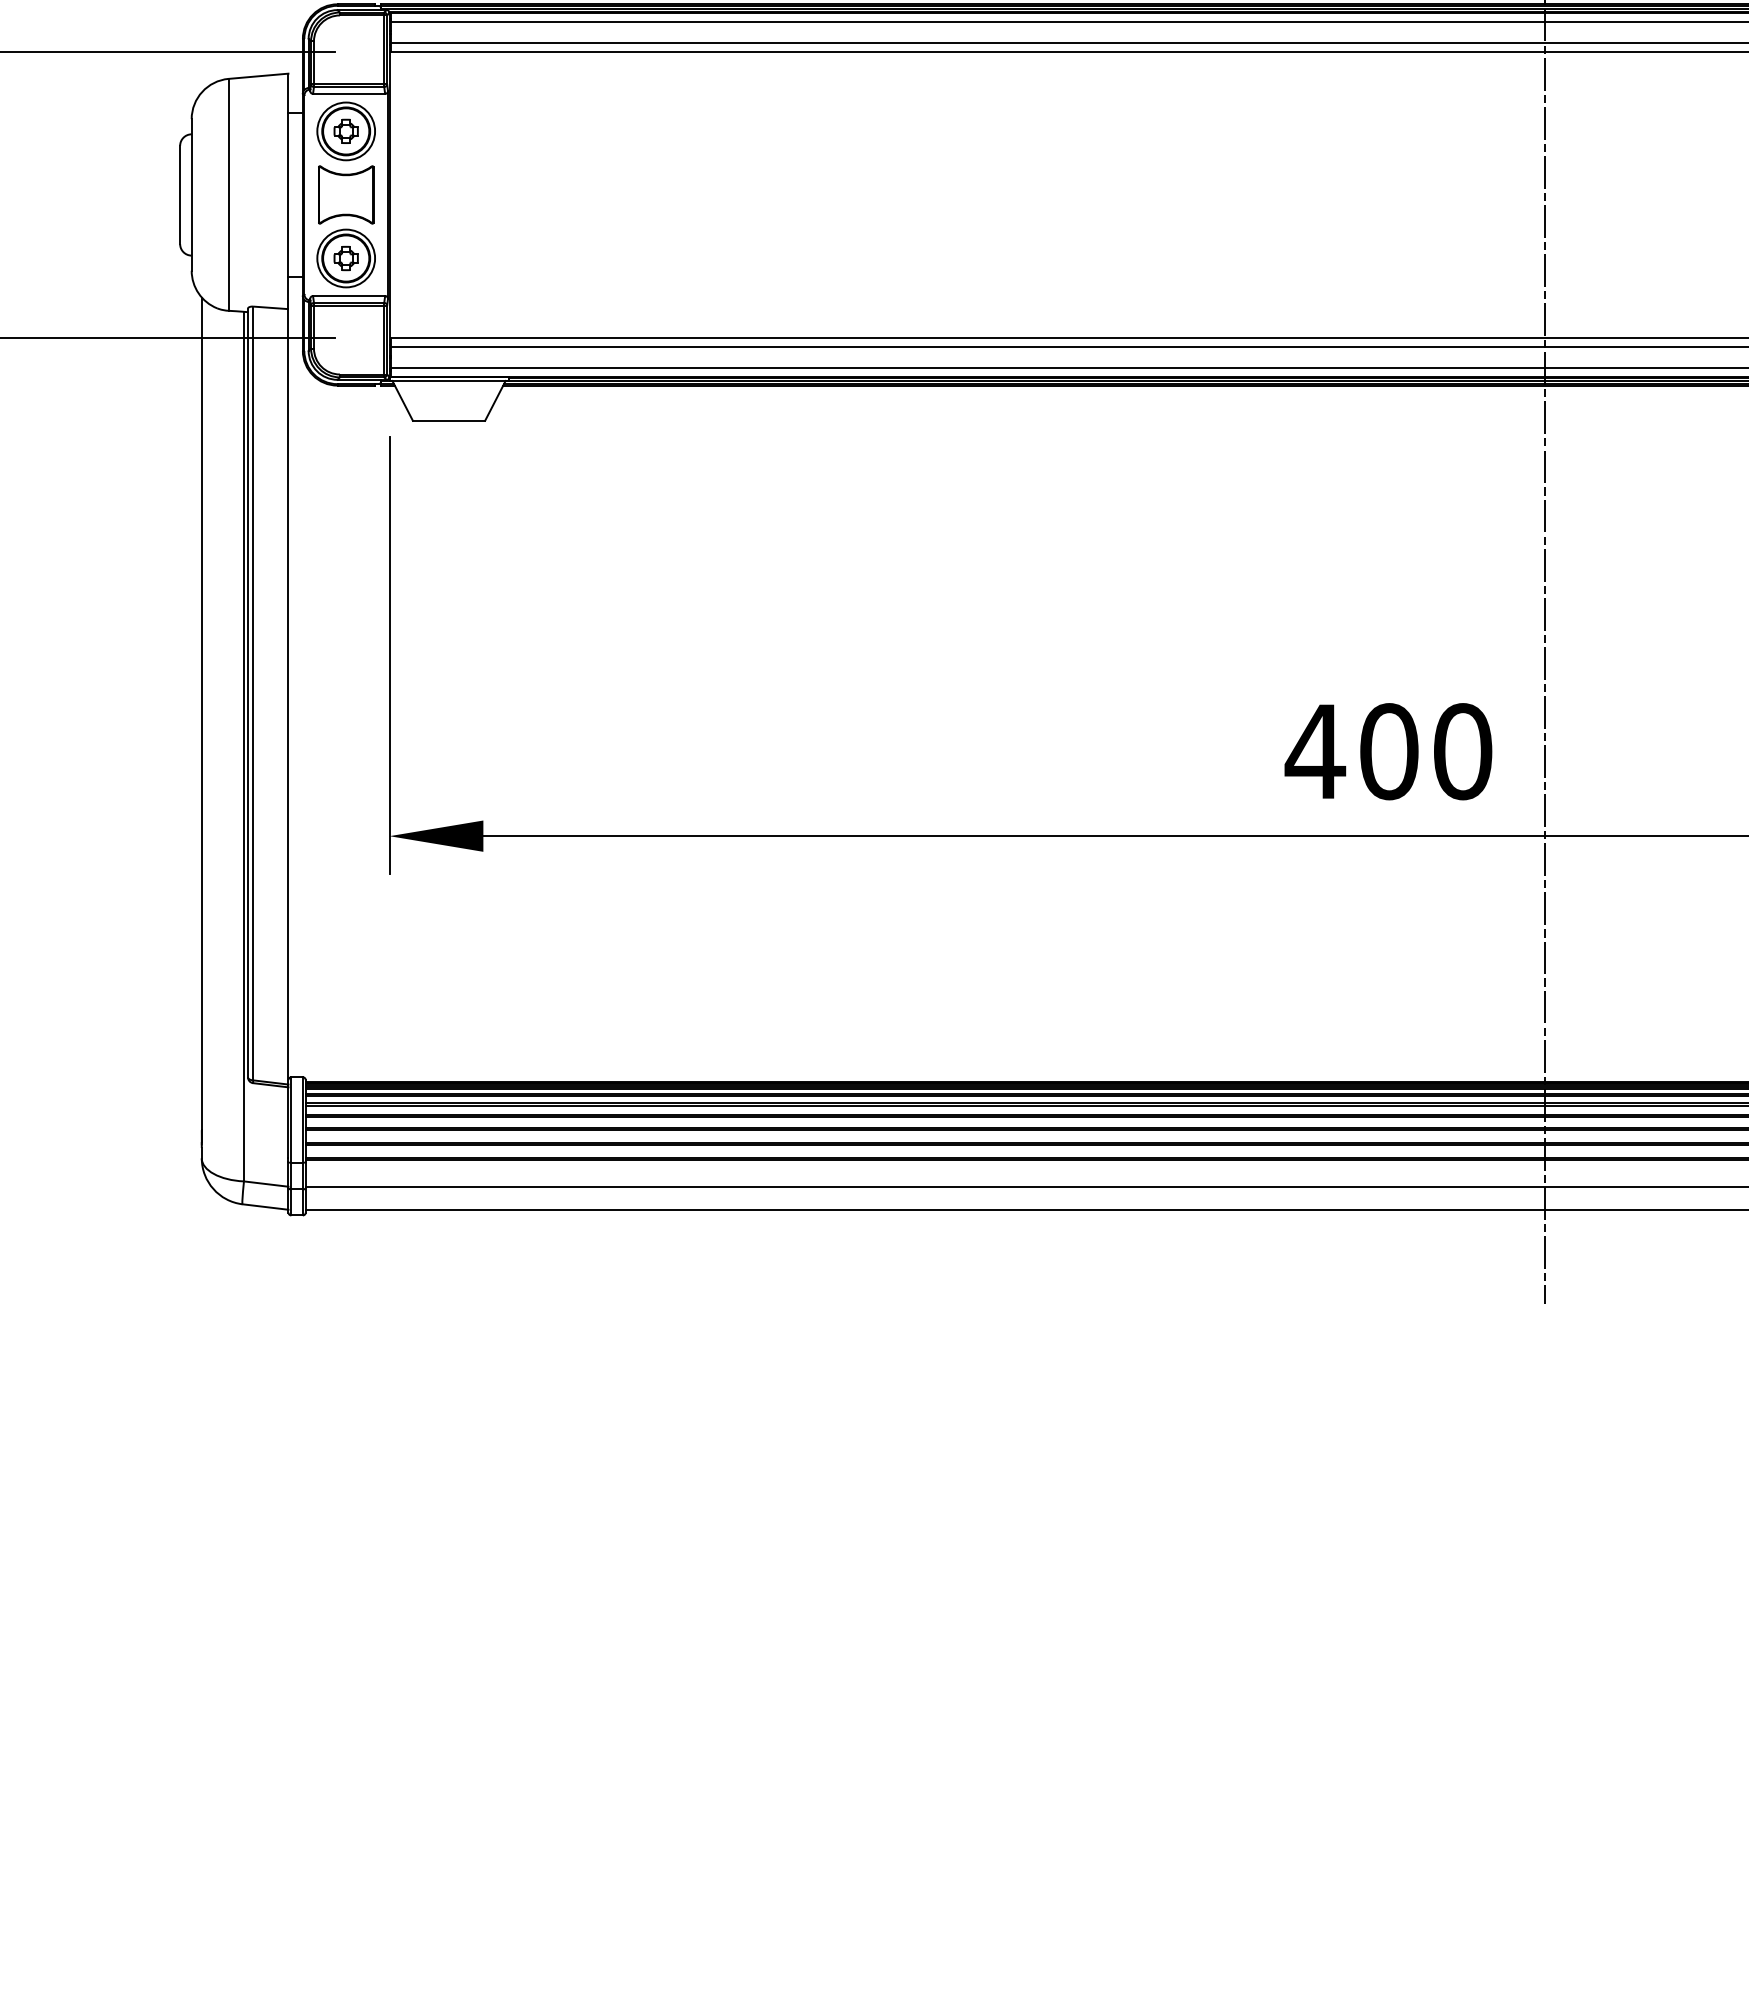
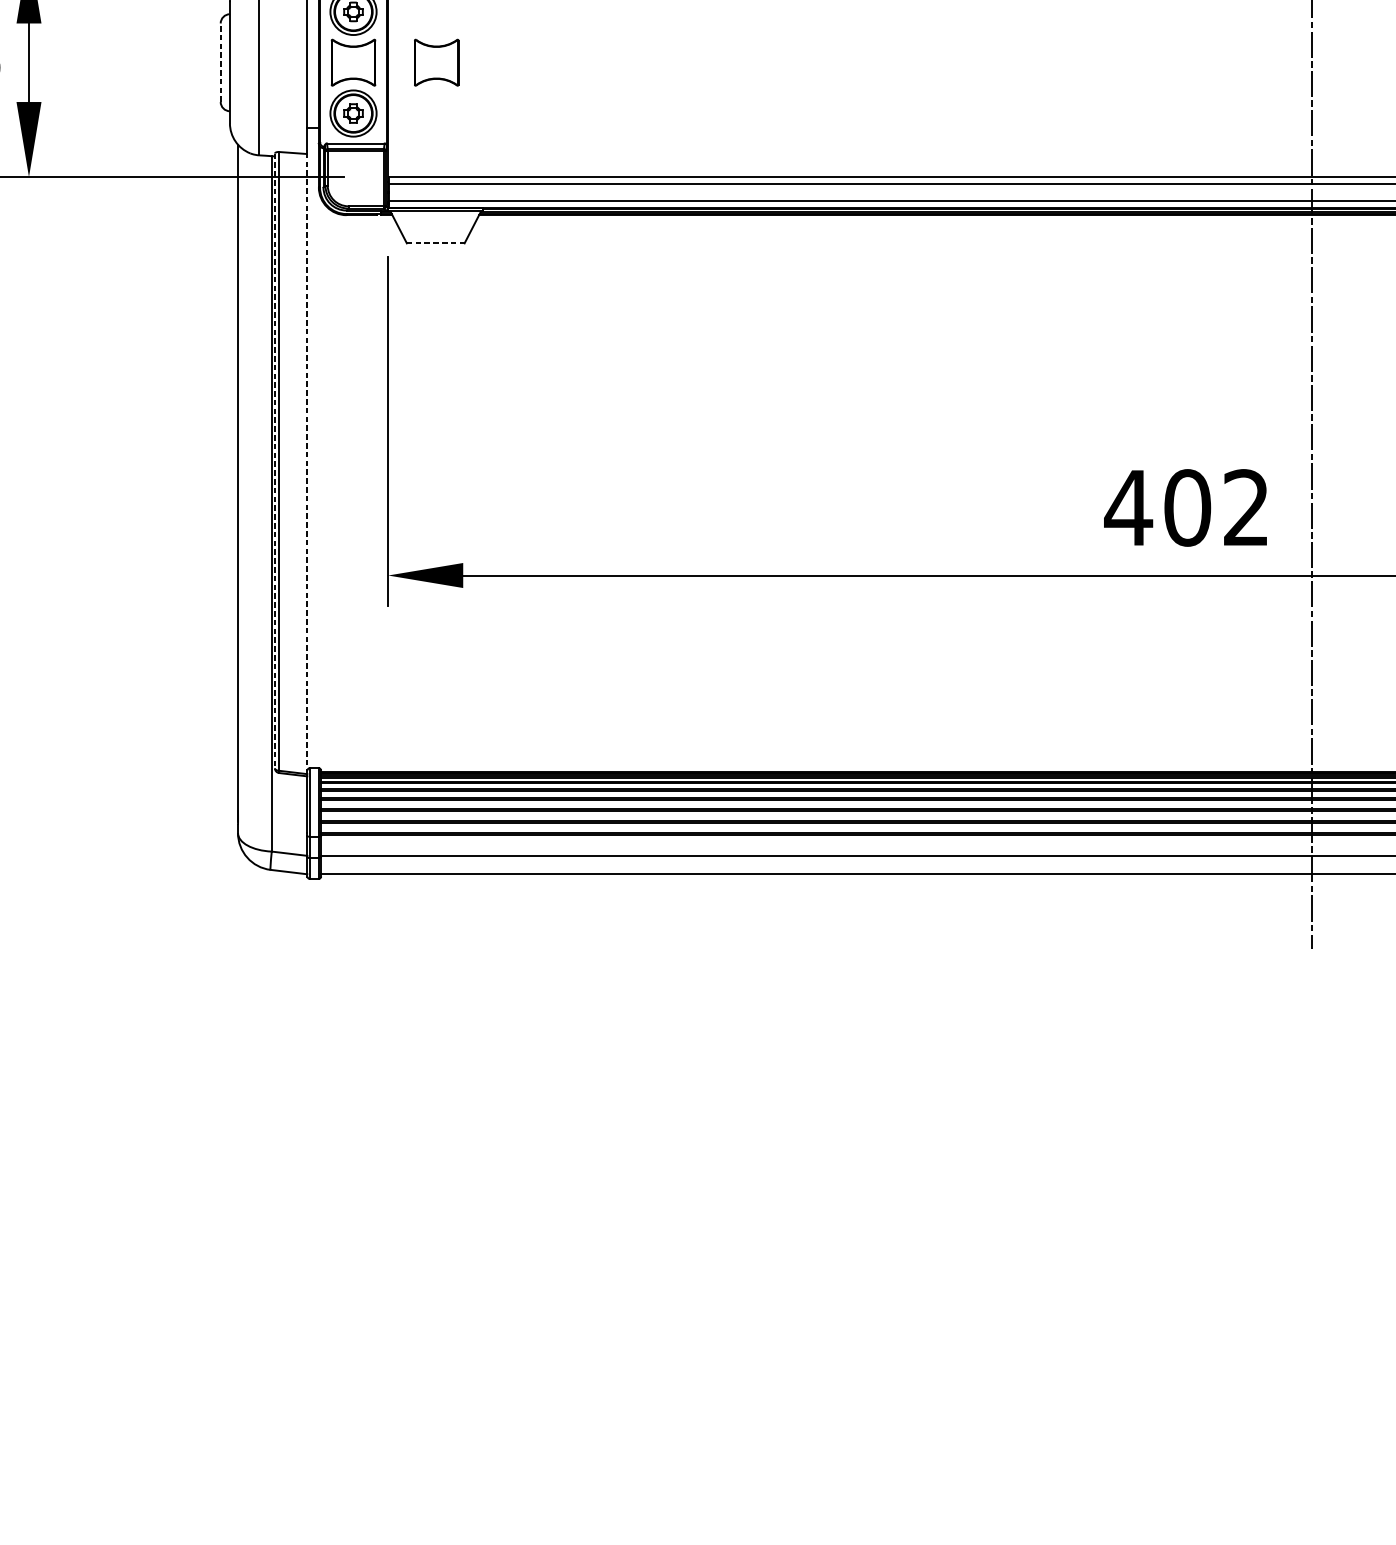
line: (180, 194) -> (221, 62), solid -> dashed
part: (450, 194) -> (436, 62), added
line: (449, 420) -> (436, 243), solid -> dashed
line: (248, 693) -> (275, 461), solid -> dashed
line: (288, 696) -> (307, 463), solid -> dashed
text: (1463, 751) -> (1247, 507), 400 -> 402

